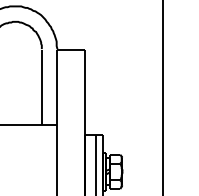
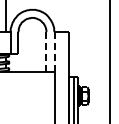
line: (41, 88) -> (46, 52), solid -> dashed
line: (57, 88) -> (54, 52), solid -> dashed

